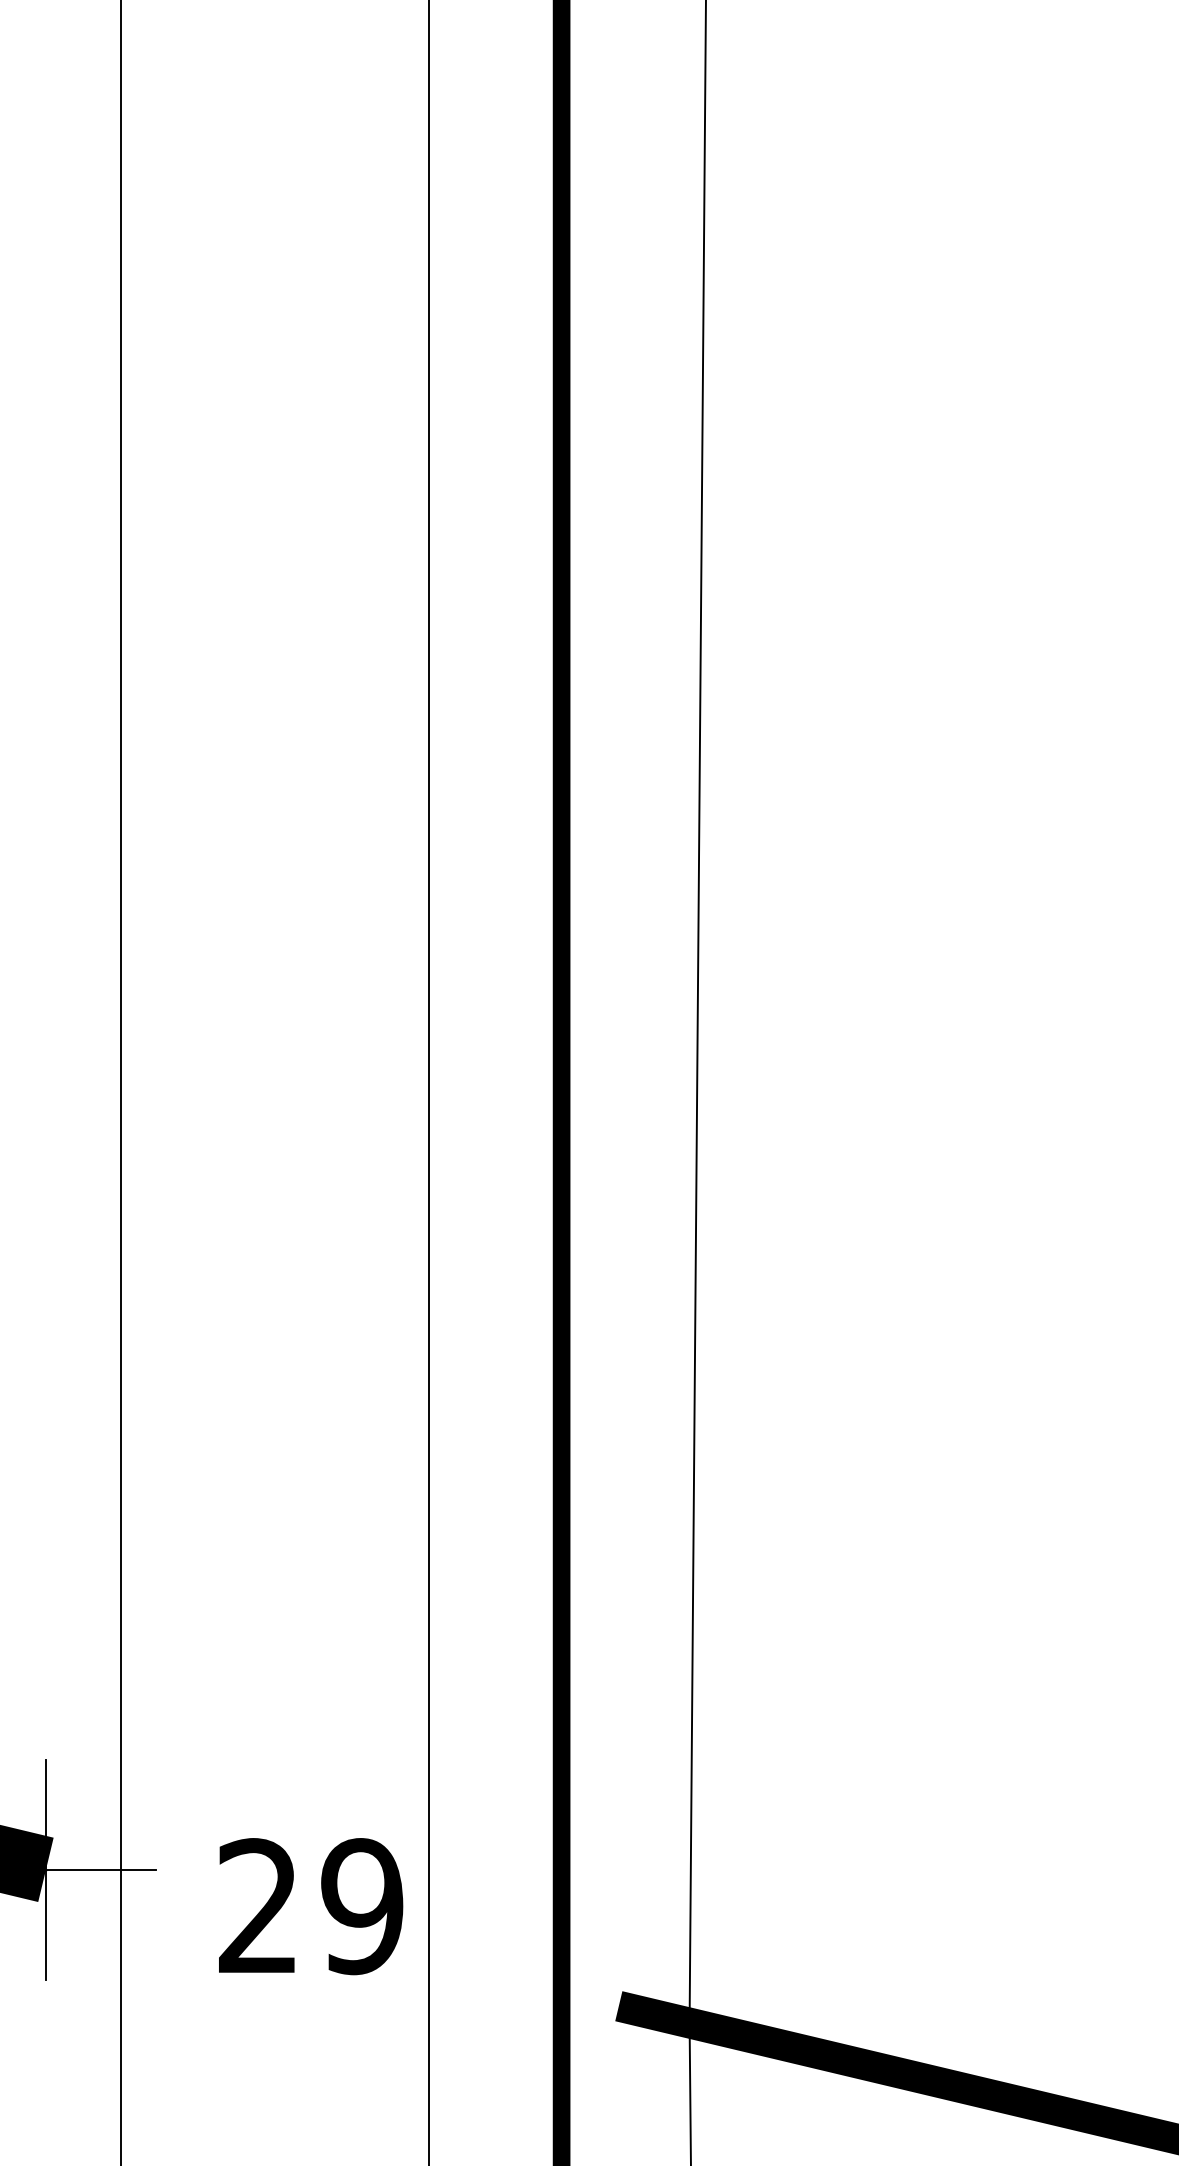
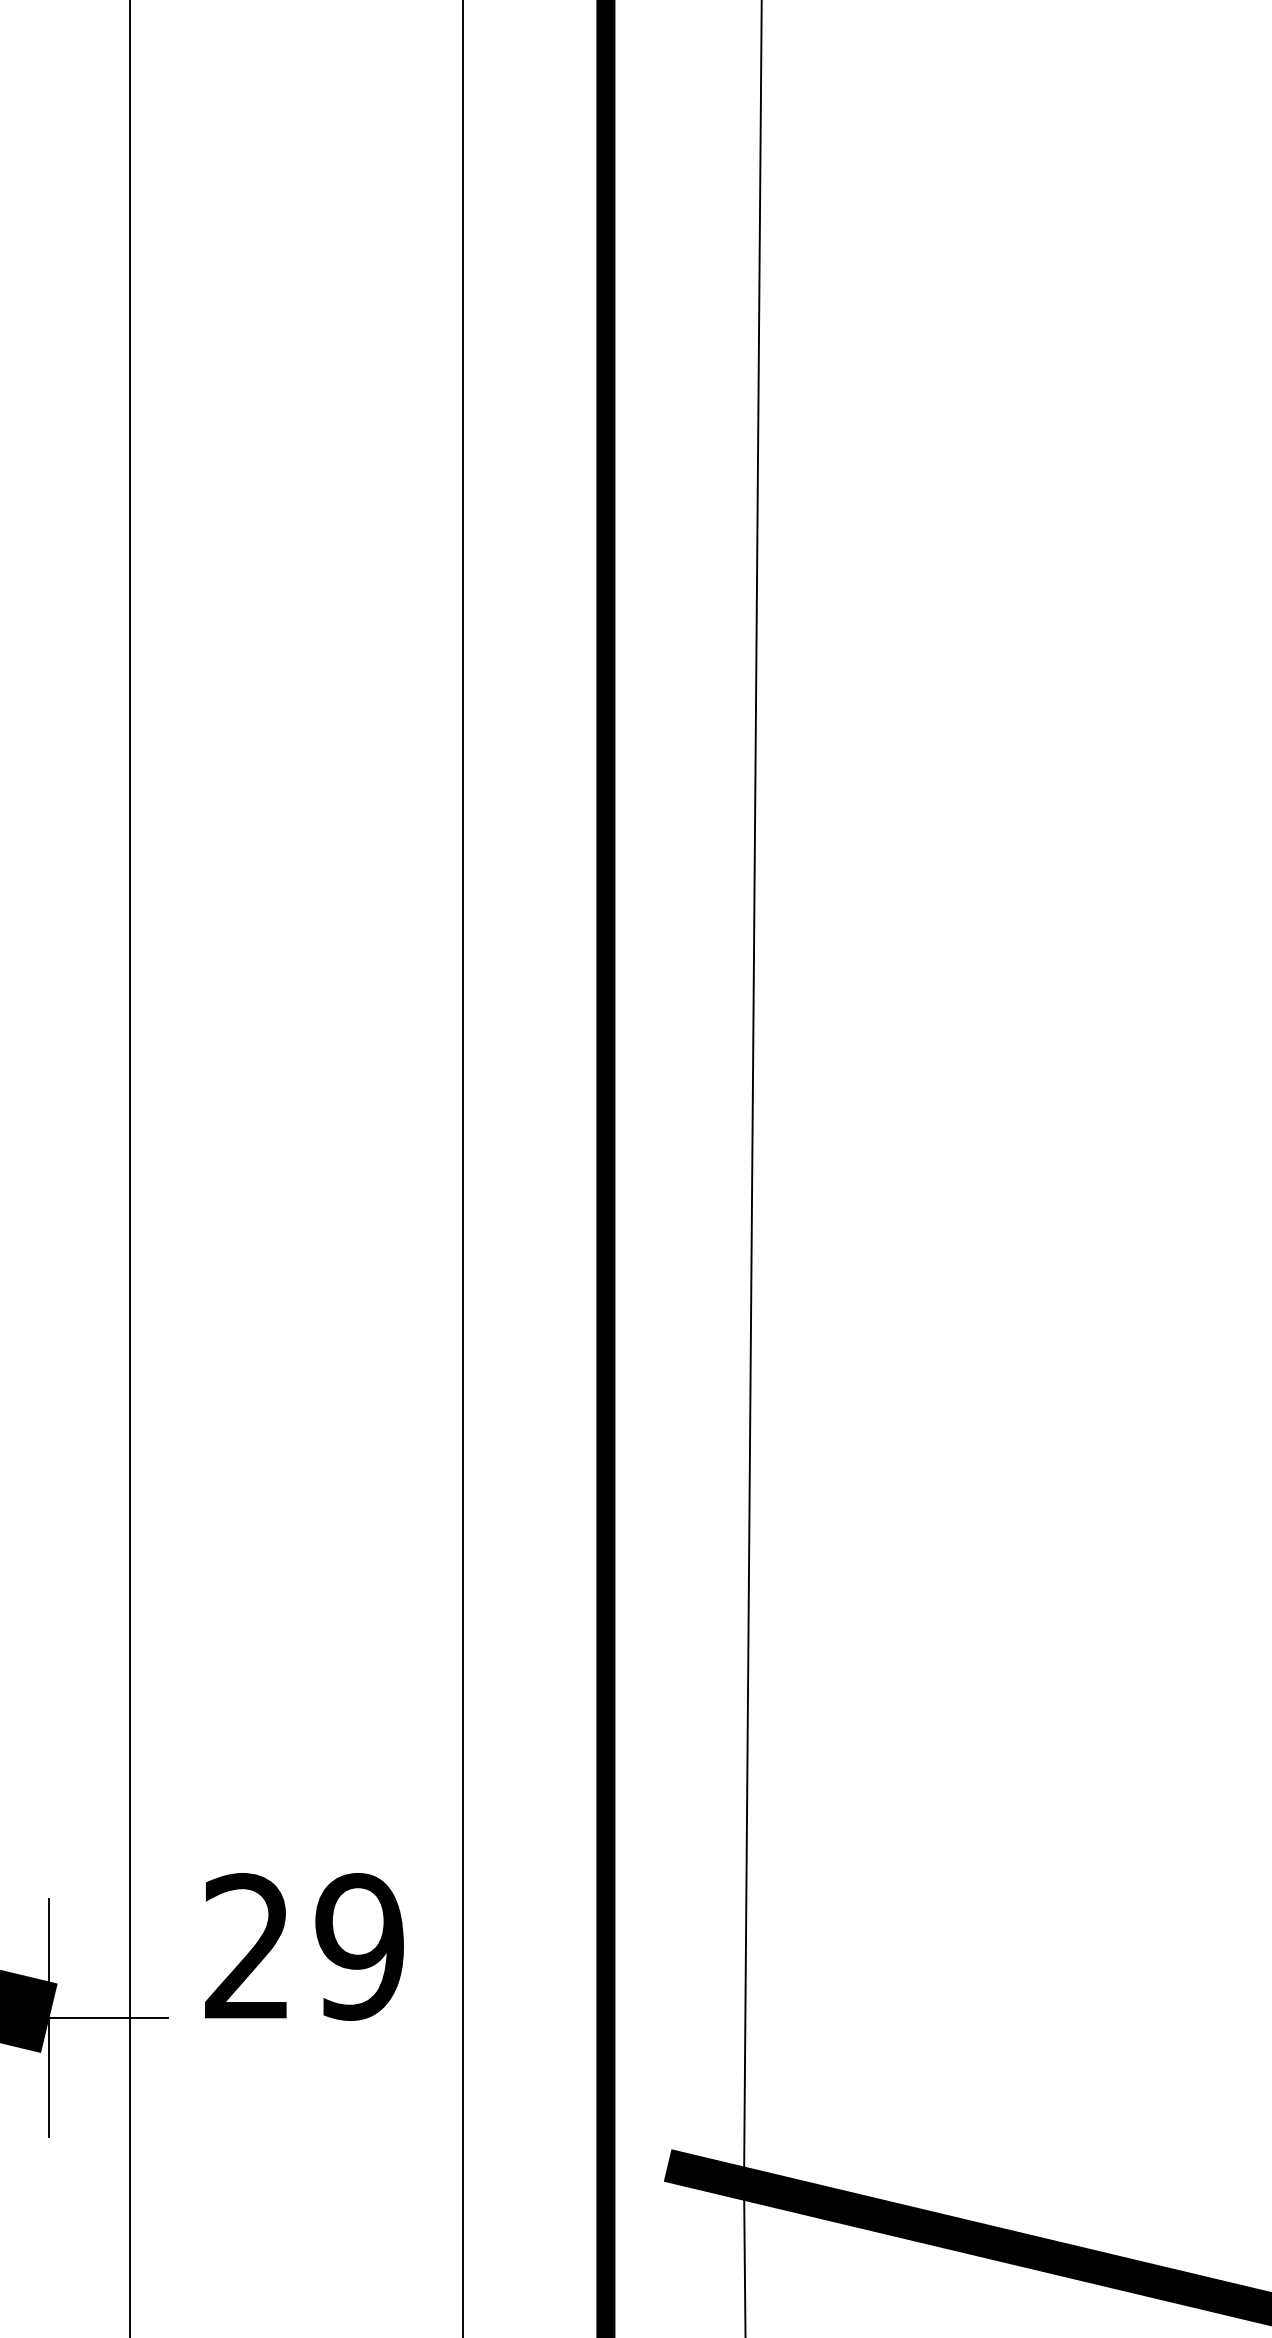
text: (311, 1906) -> (304, 1946), moved

